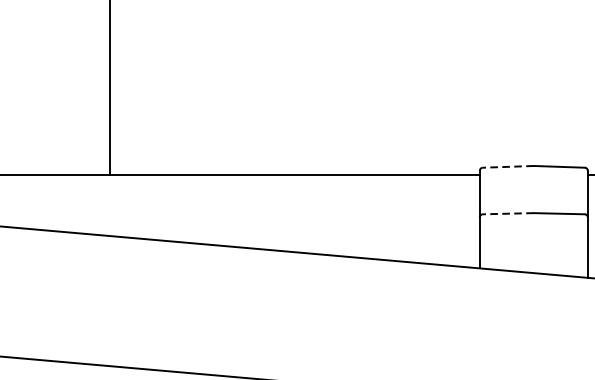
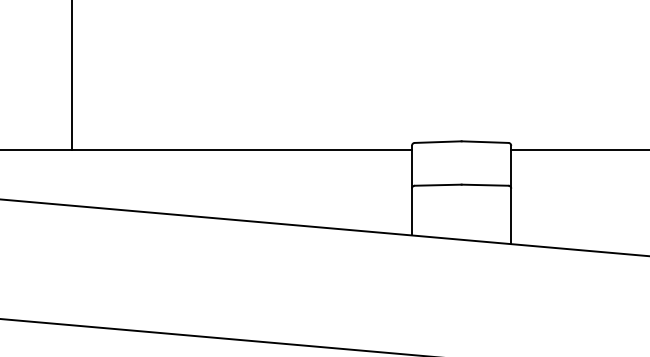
line: (507, 167) -> (437, 142), dashed -> solid
line: (507, 214) -> (437, 185), dashed -> solid

